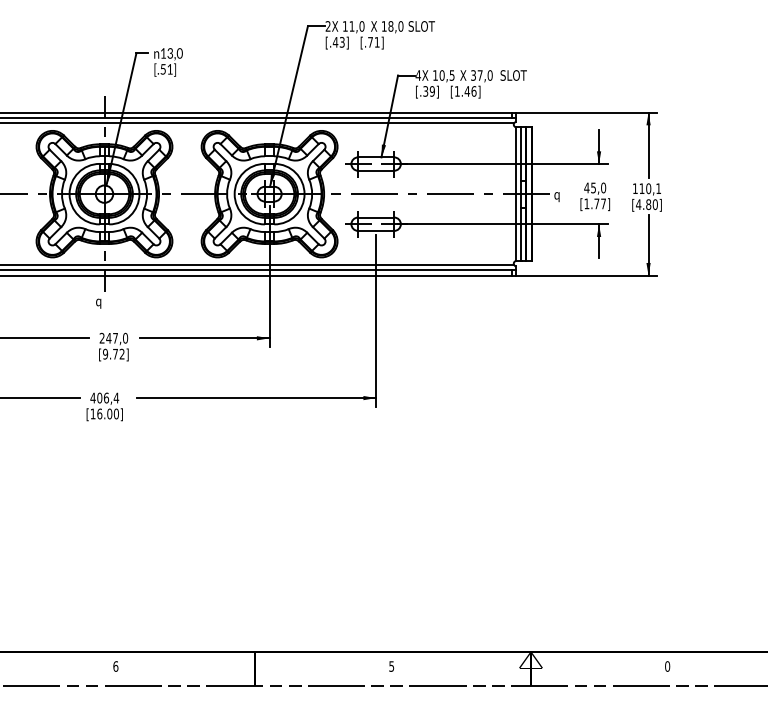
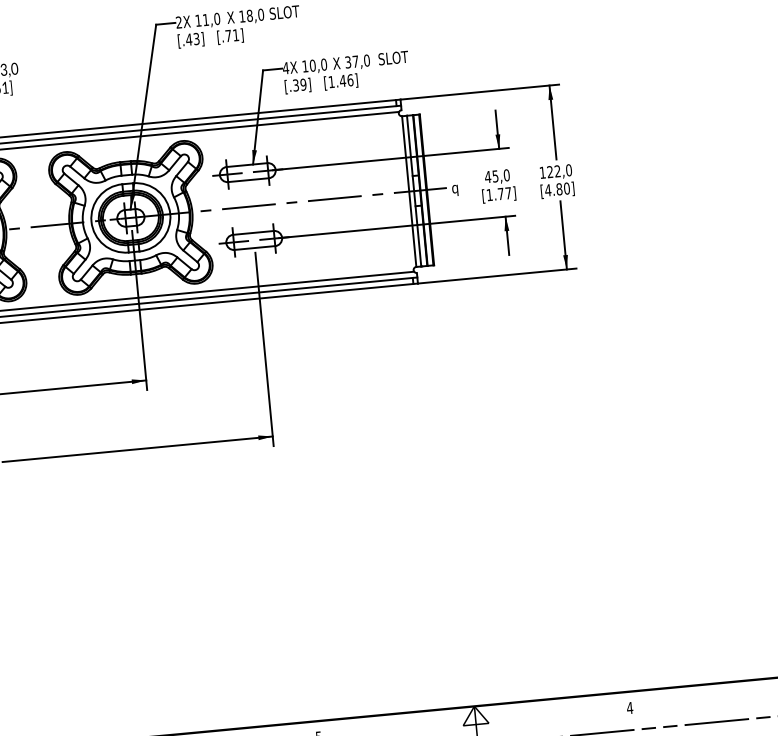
text: (451, 75) -> (323, 64), 10,5 -> 10,0
text: (650, 188) -> (559, 170), 110,1 -> 122,0
text: (667, 666) -> (629, 708), 0 -> 4

